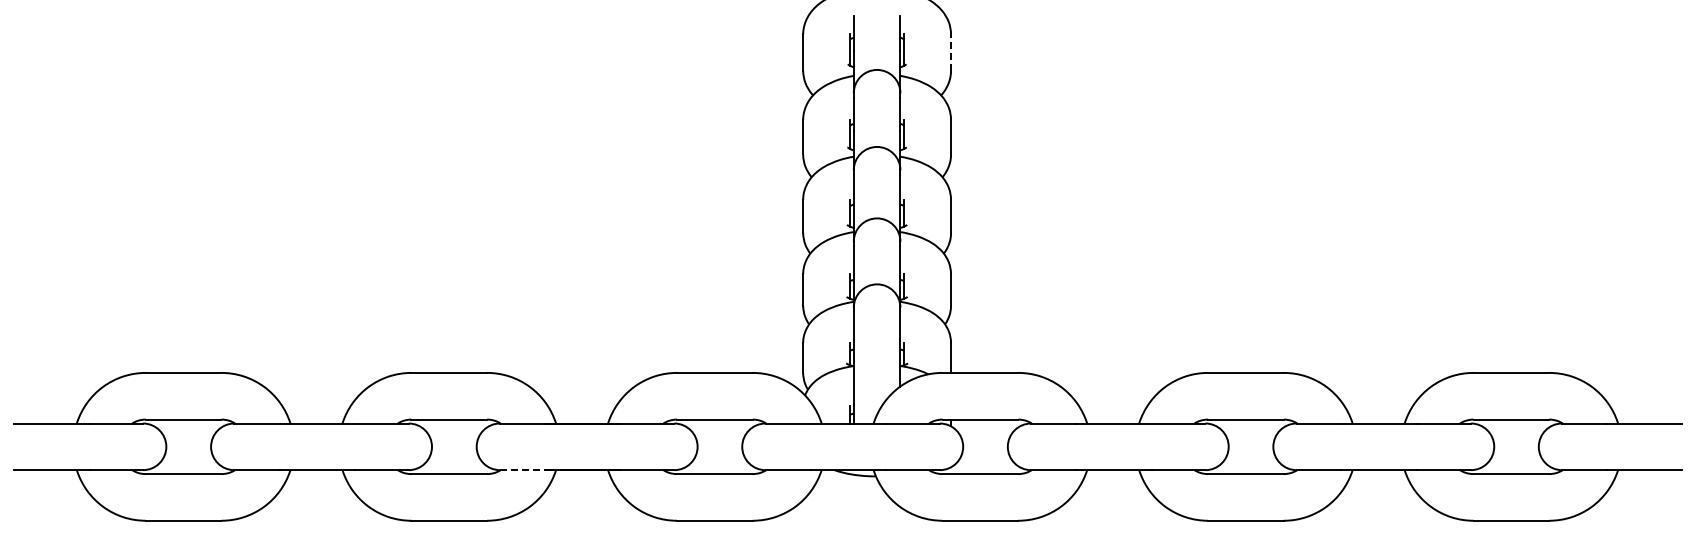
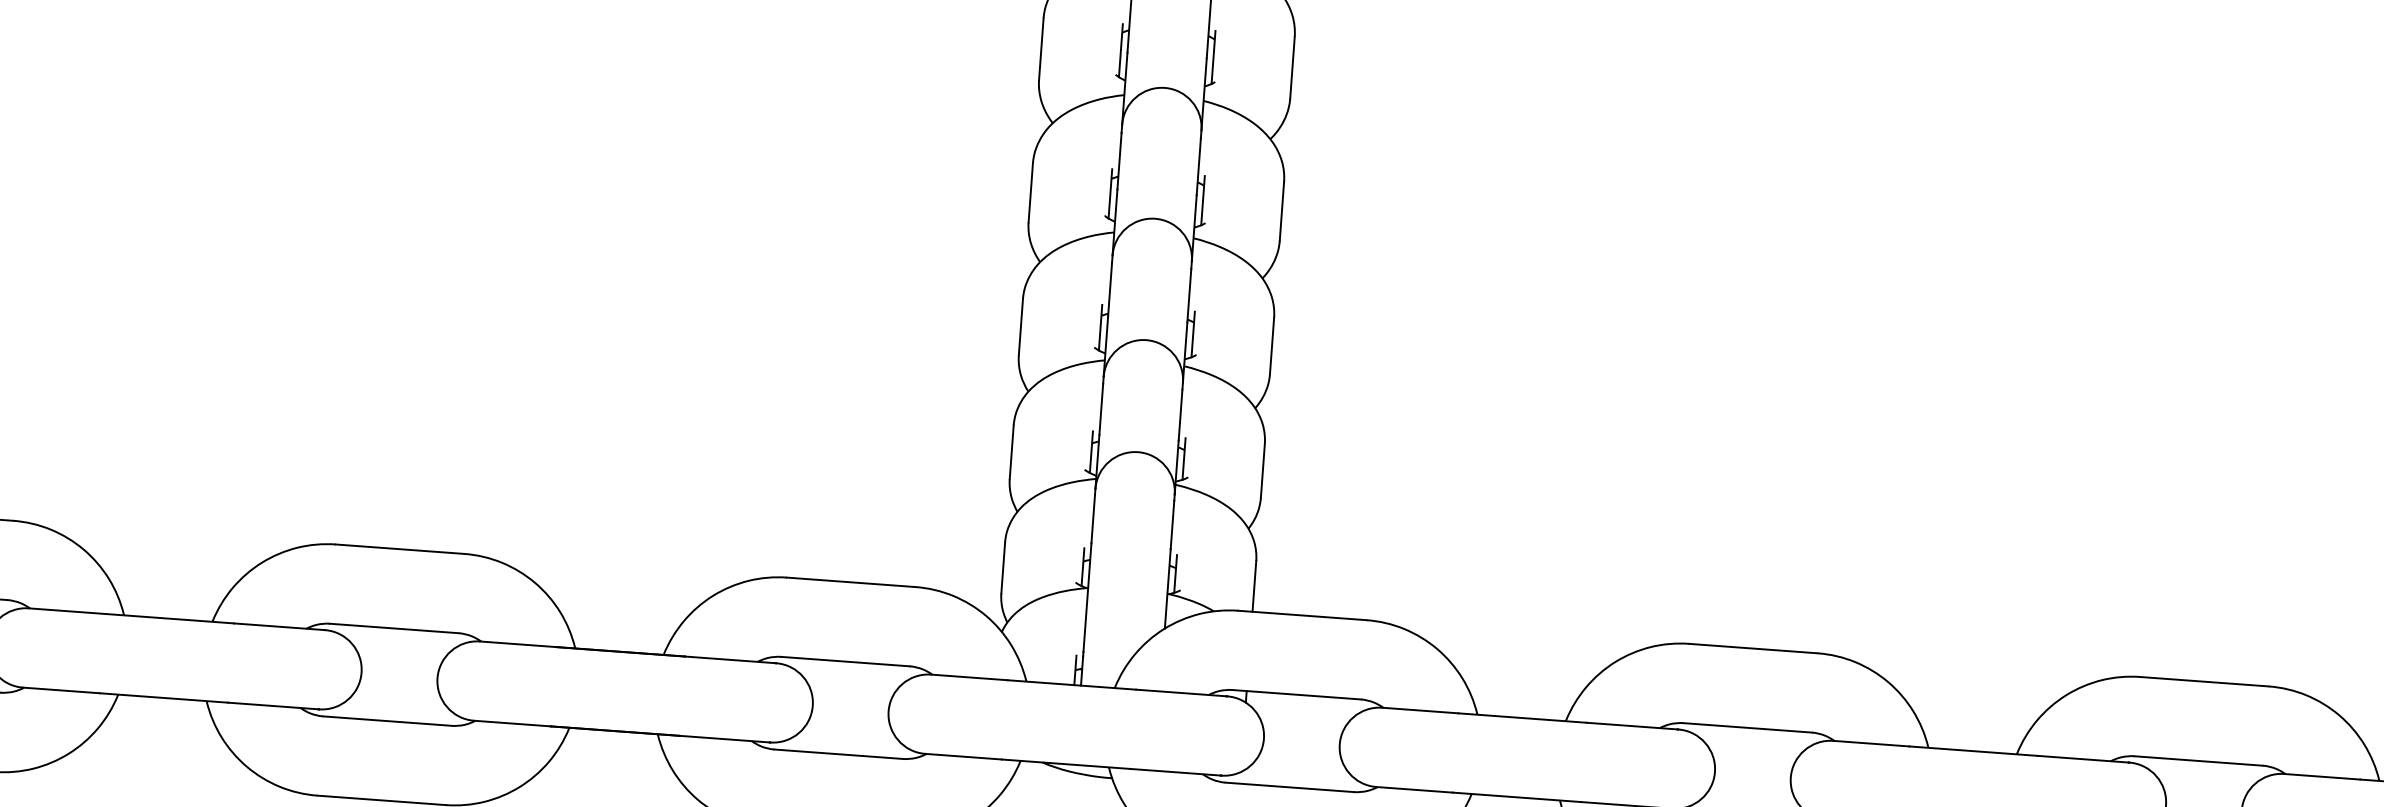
line: (951, 52) -> (1293, 67), dashed -> solid
line: (522, 470) -> (512, 724), dashed -> solid

